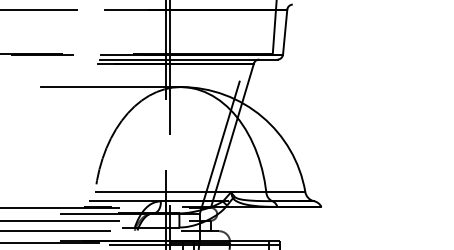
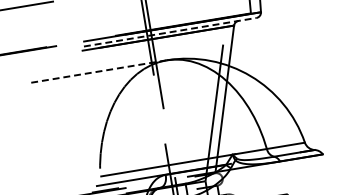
line: (189, 59) -> (170, 32), solid -> dashed
line: (111, 87) -> (99, 71), solid -> dashed

